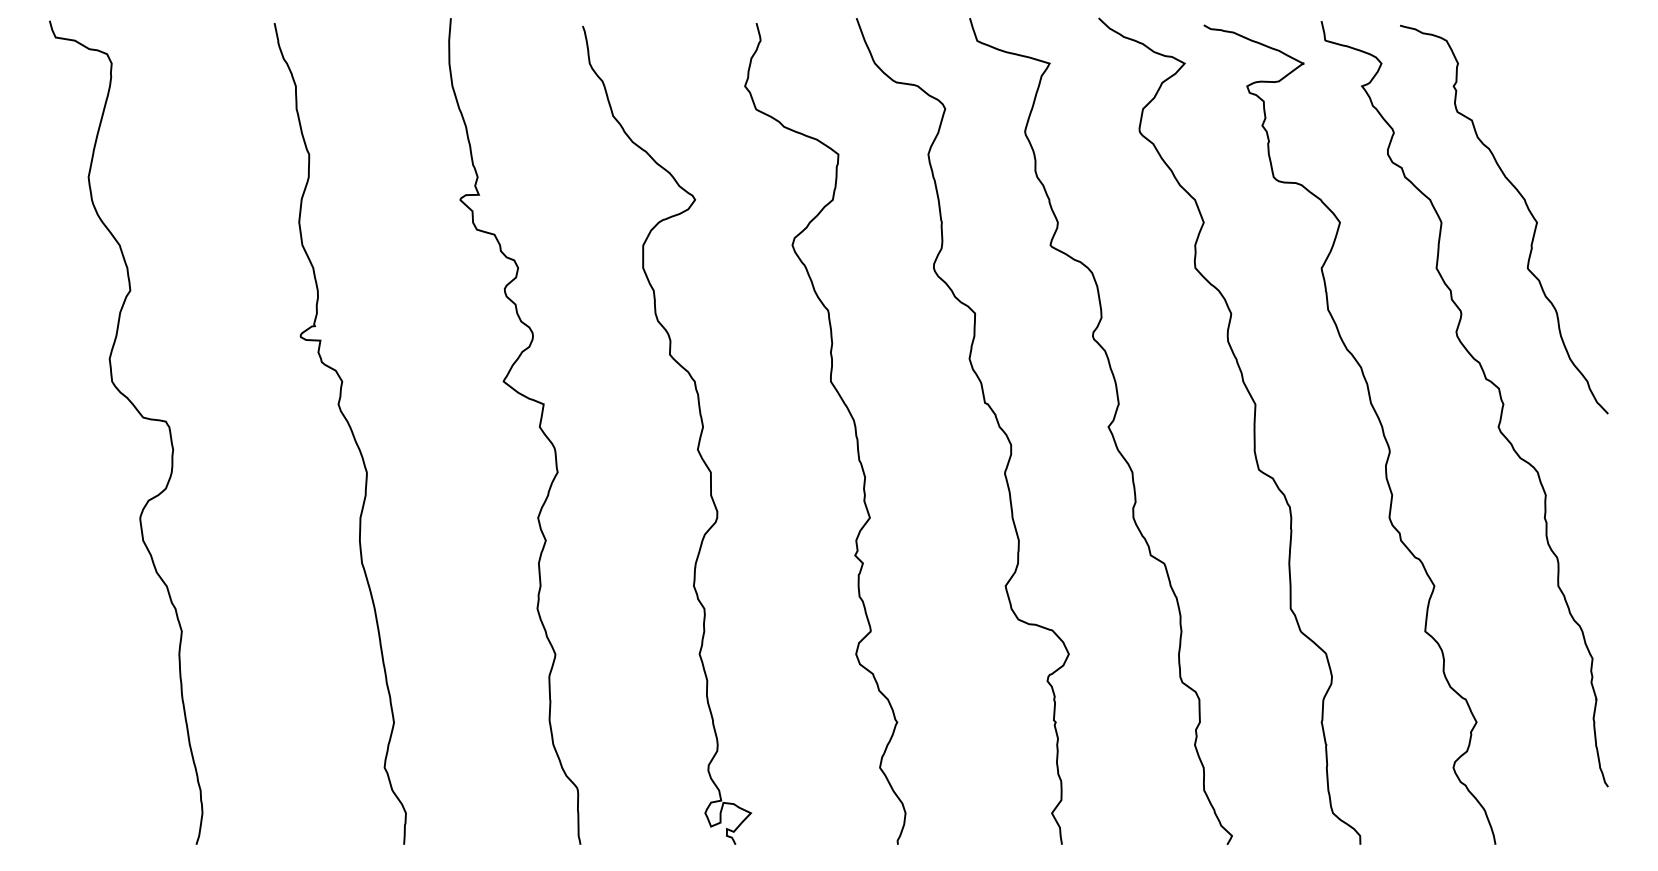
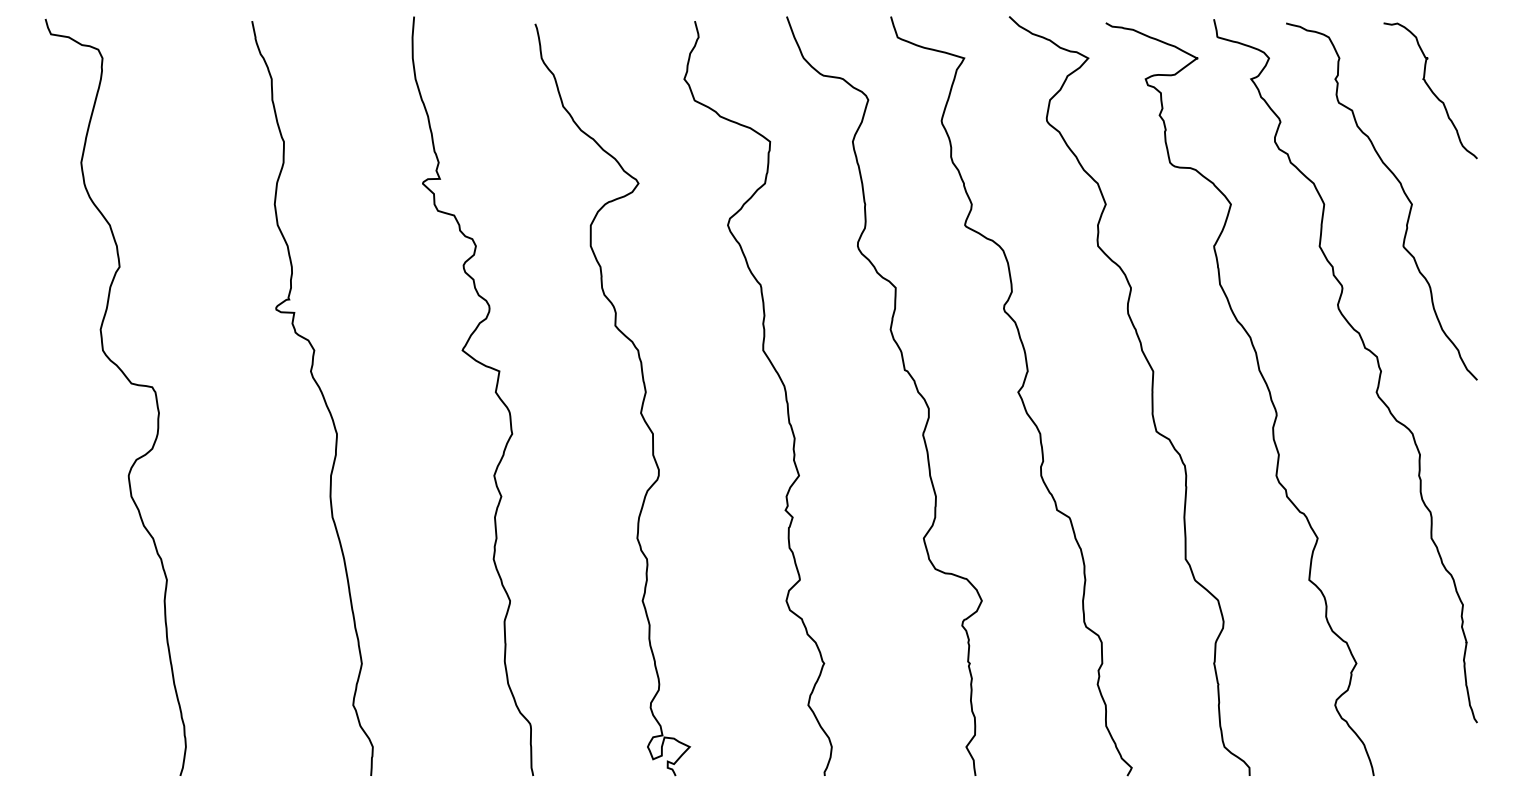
curve: (1557, 98) -> (1430, 90), added

